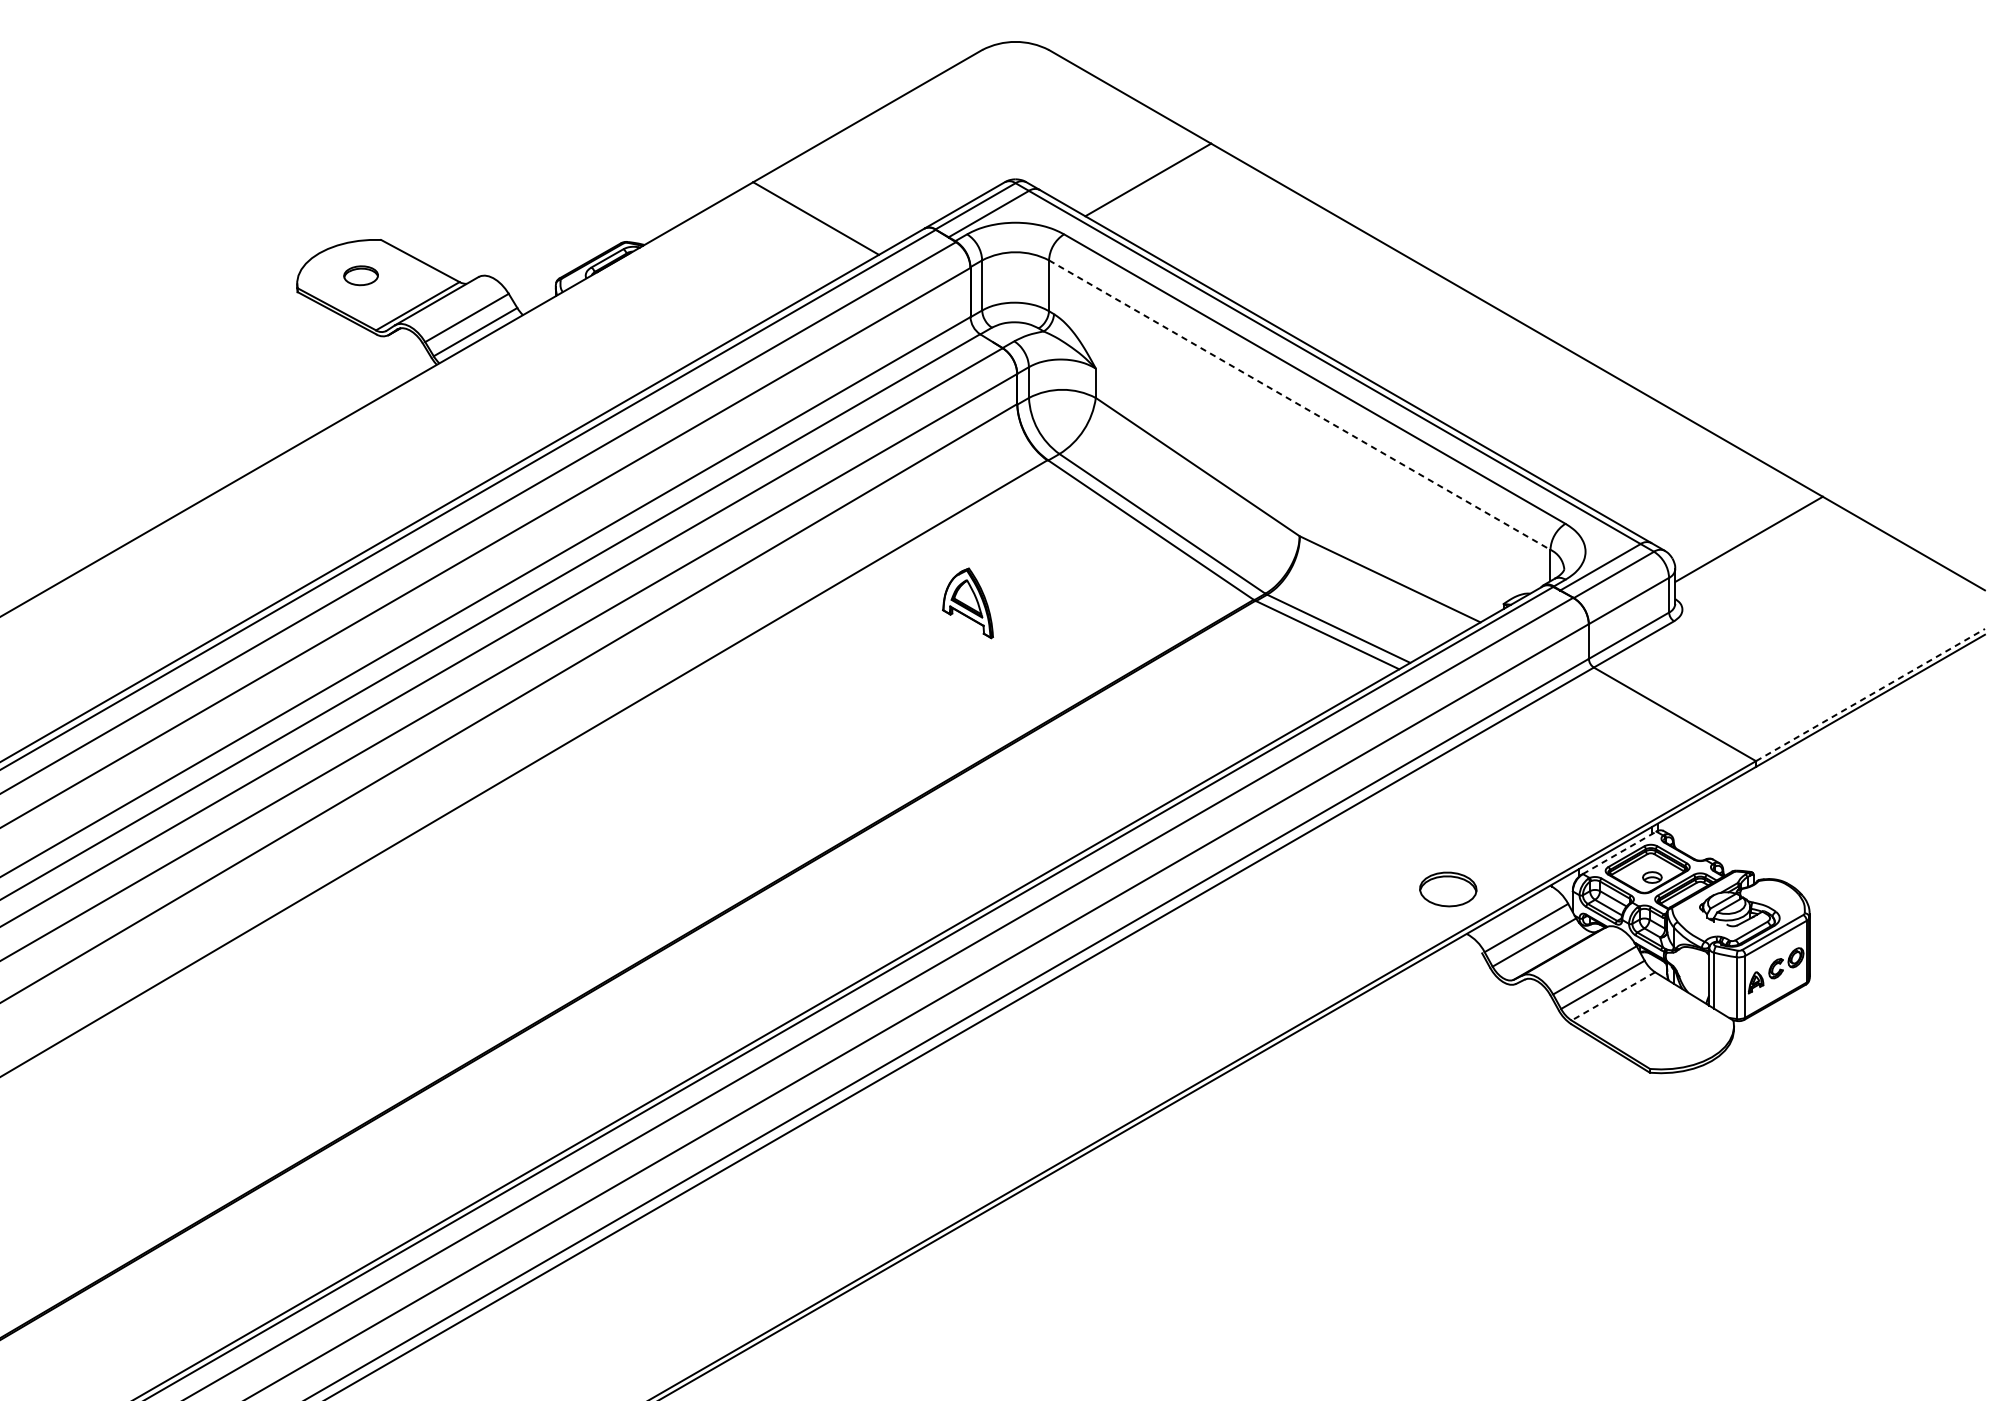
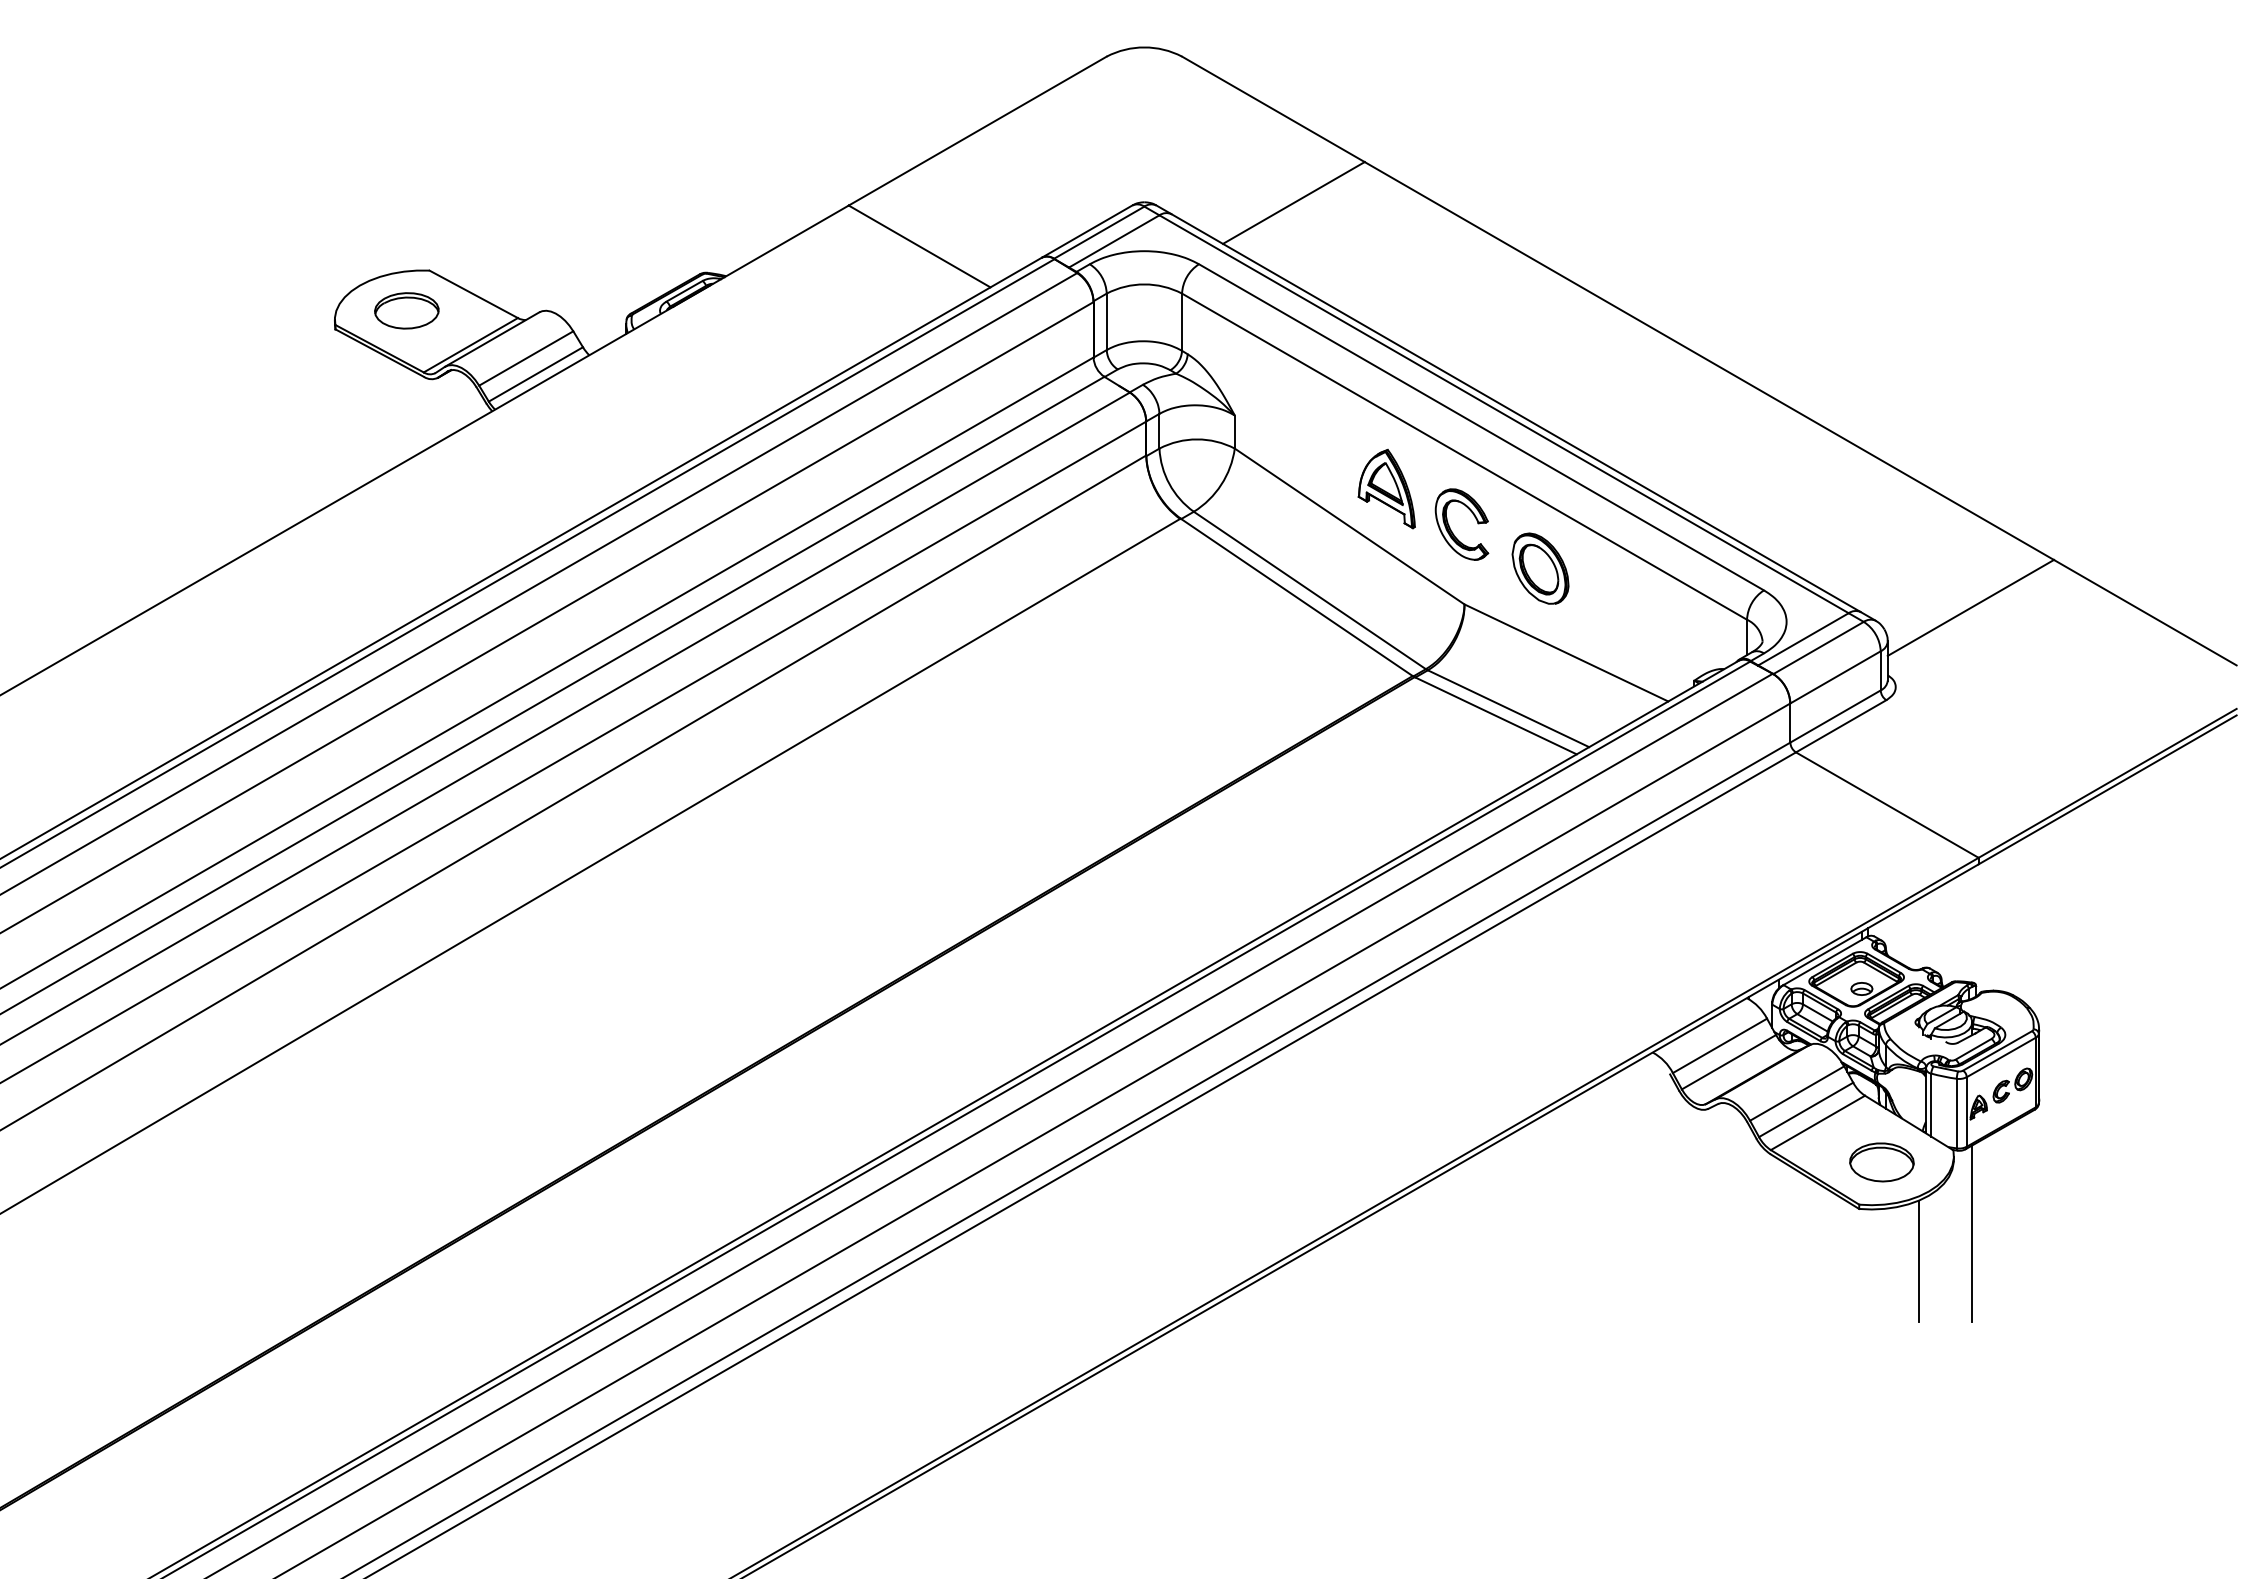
part: (360, 275) -> (406, 310), size x1.67
line: (1299, 404) -> (1464, 456), dashed -> solid
part: (1288, 469) -> (1451, 529), added
part: (1367, 504) -> (1540, 568), added
part: (967, 603) -> (1386, 489), moved
line: (1870, 695) -> (2107, 783), dashed -> solid
line: (1619, 853) -> (1824, 961), dashed -> solid
part: (1447, 889) -> (1881, 1162), moved
line: (1612, 996) -> (1817, 1123), dashed -> solid
line: (1750, 1094) -> (1972, 1233), added
line: (1703, 1119) -> (1919, 1261), added

